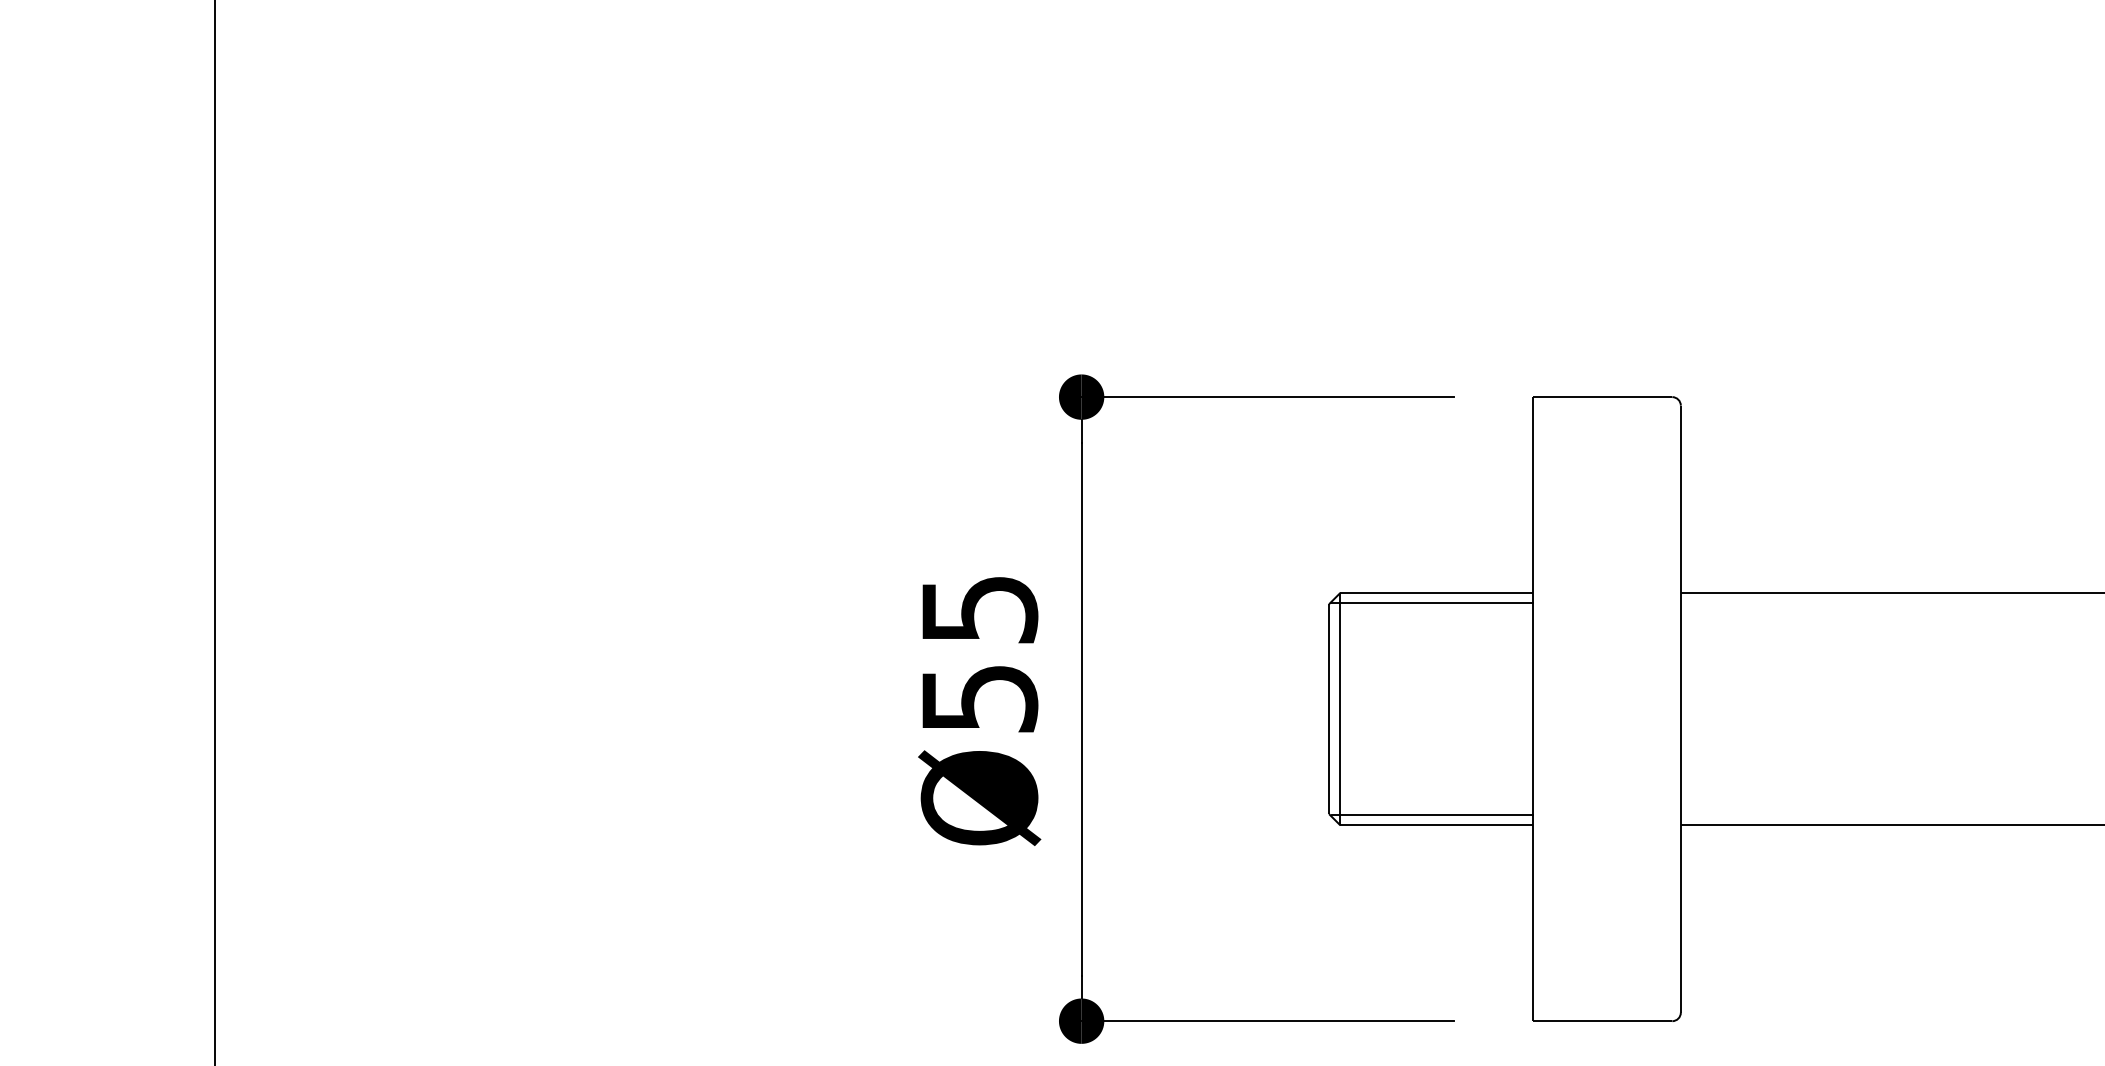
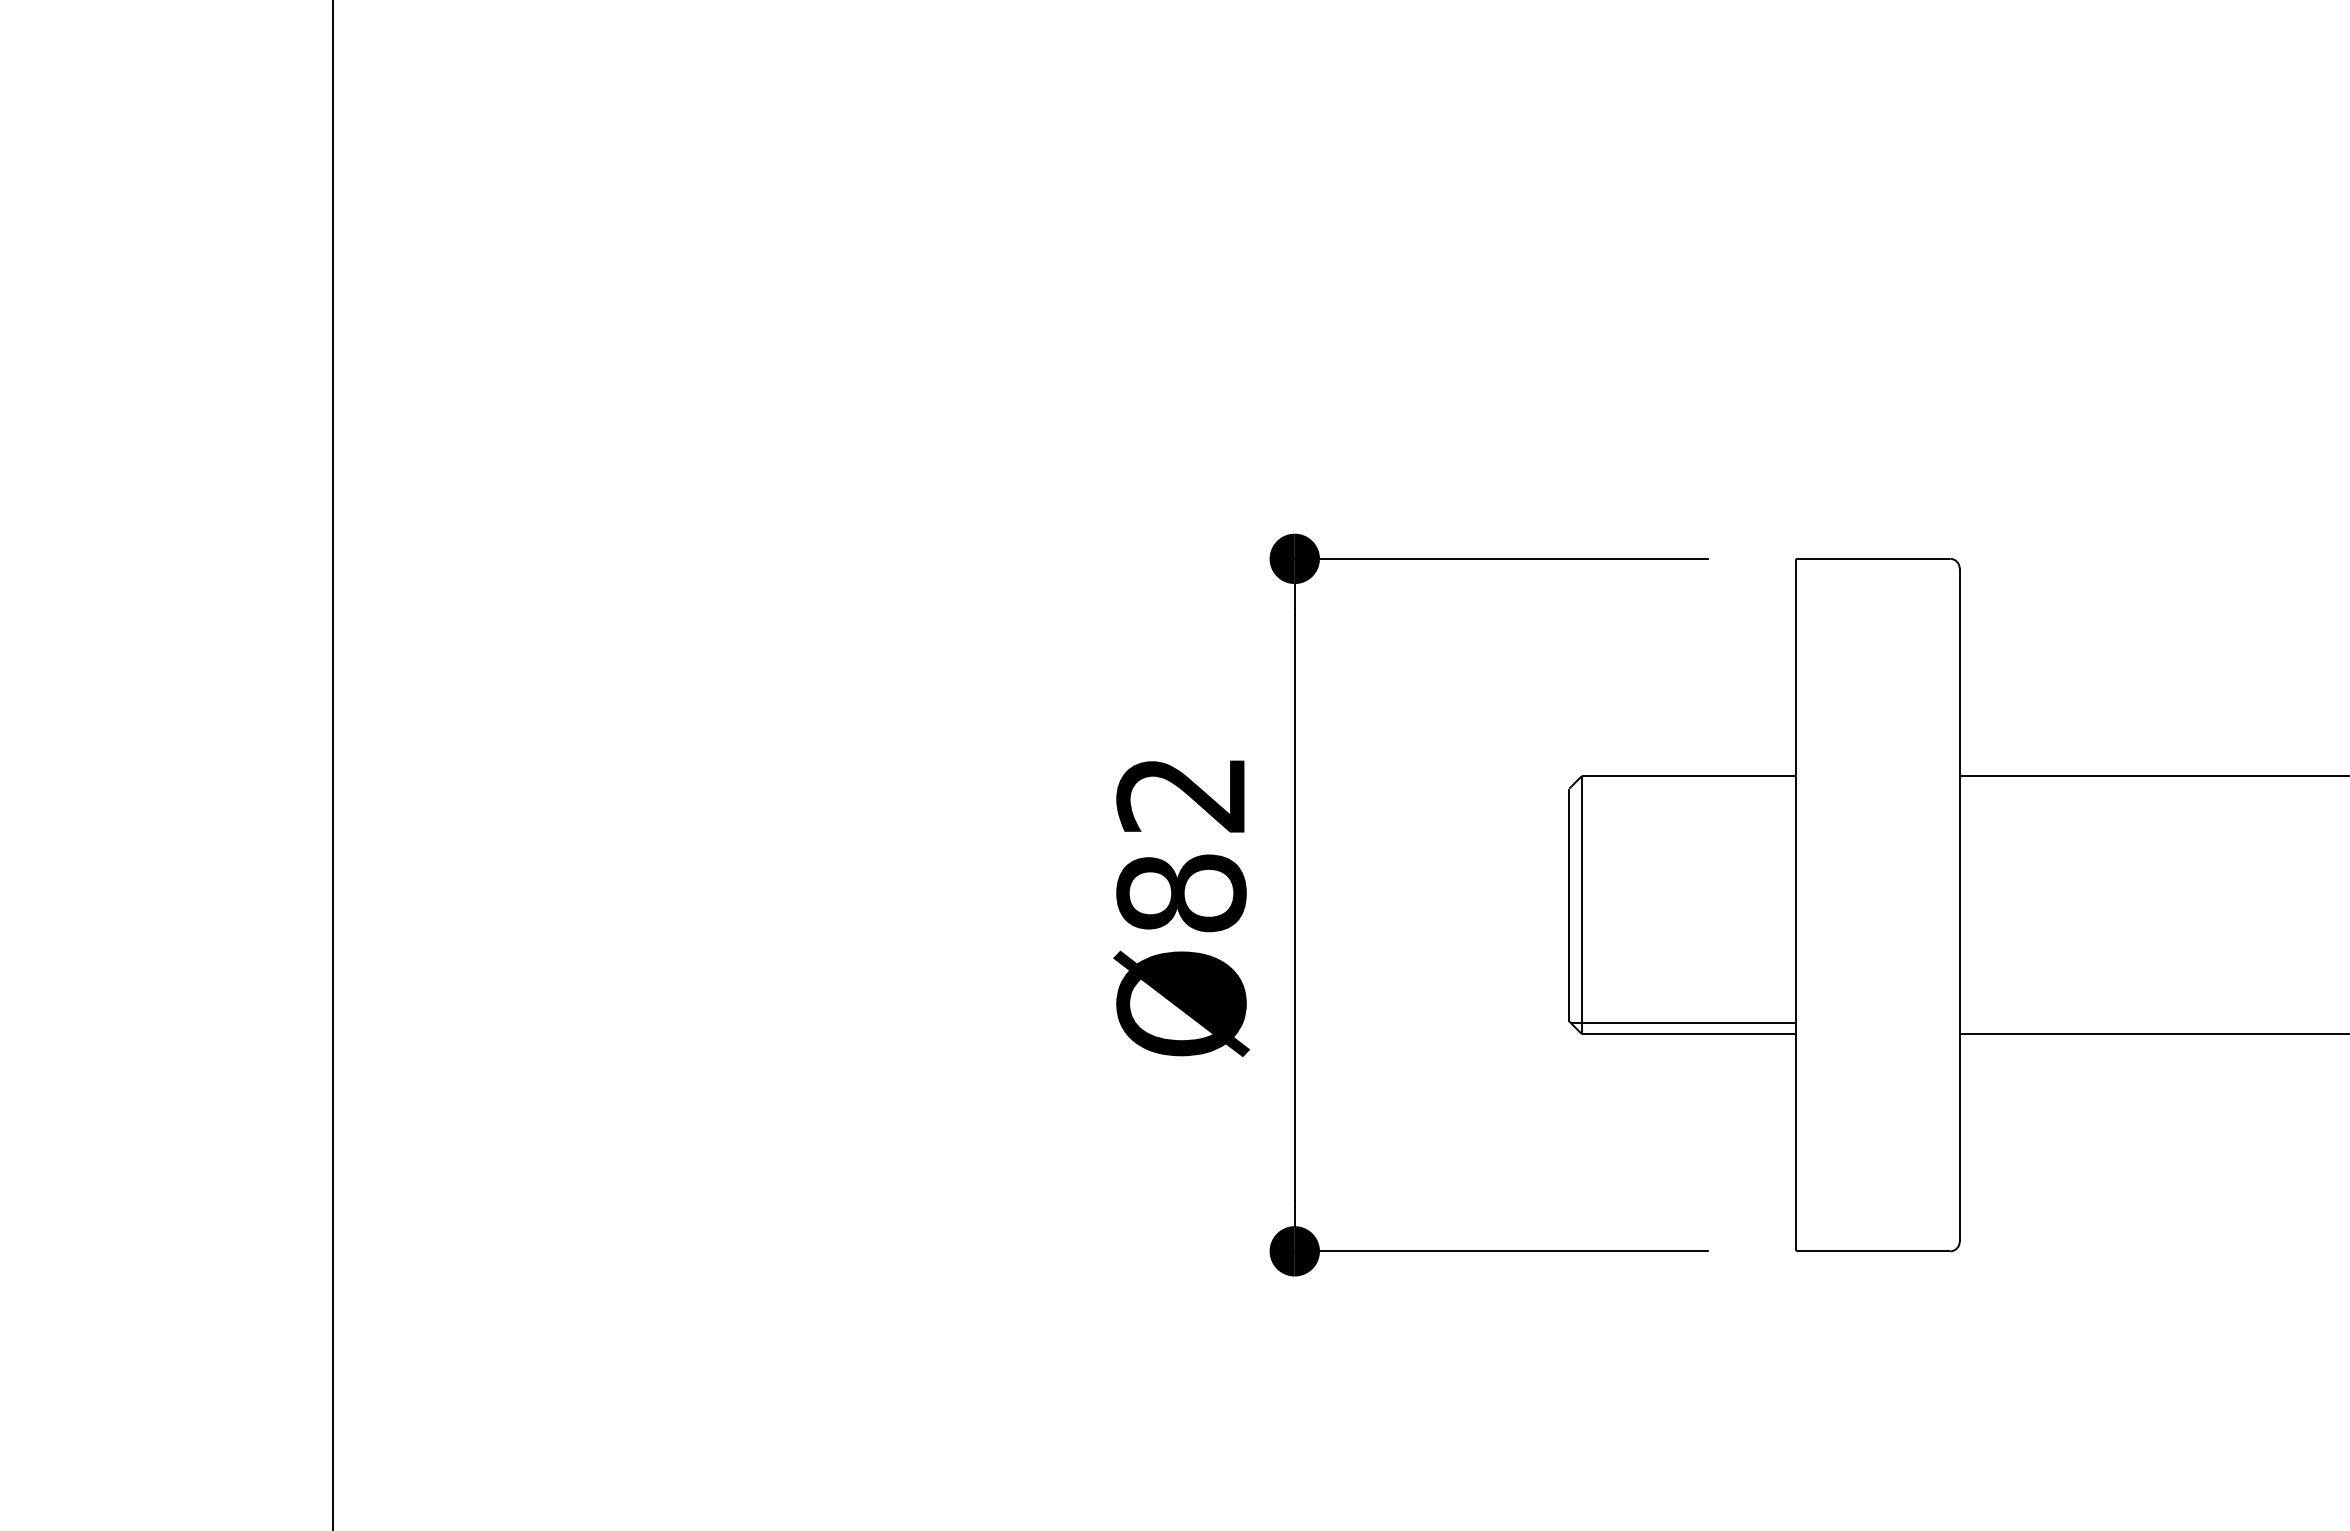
line: (1431, 603) -> (1683, 787), removed
text: (979, 655) -> (1181, 845), Ø55 -> Ø82

